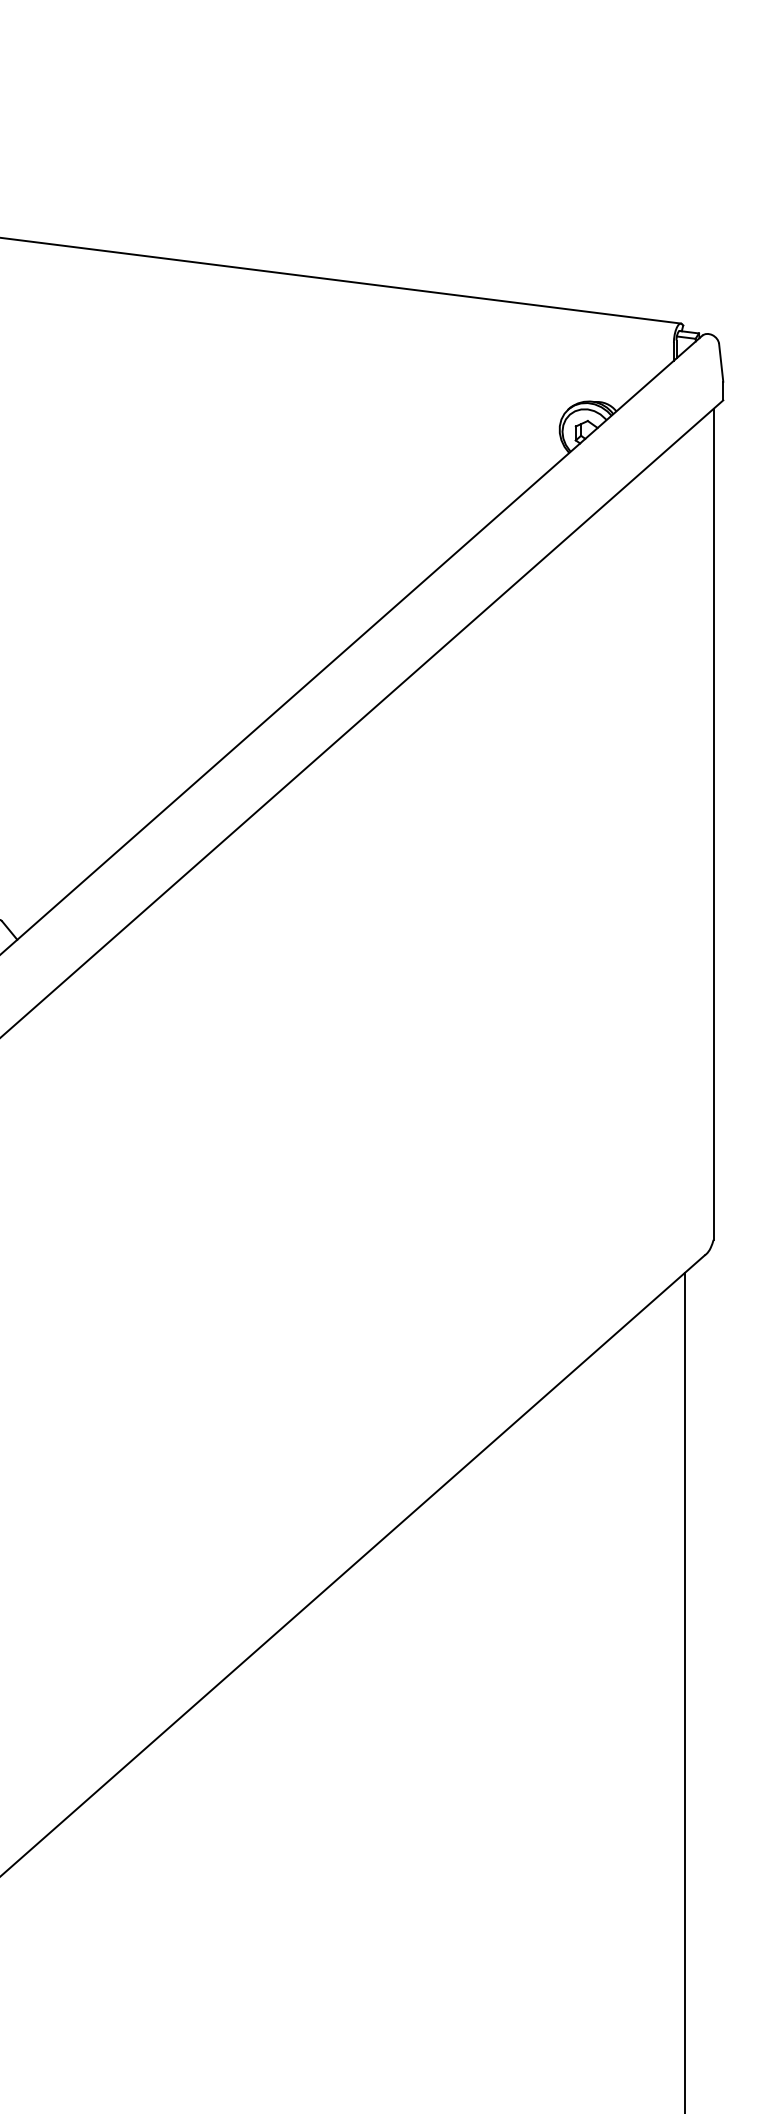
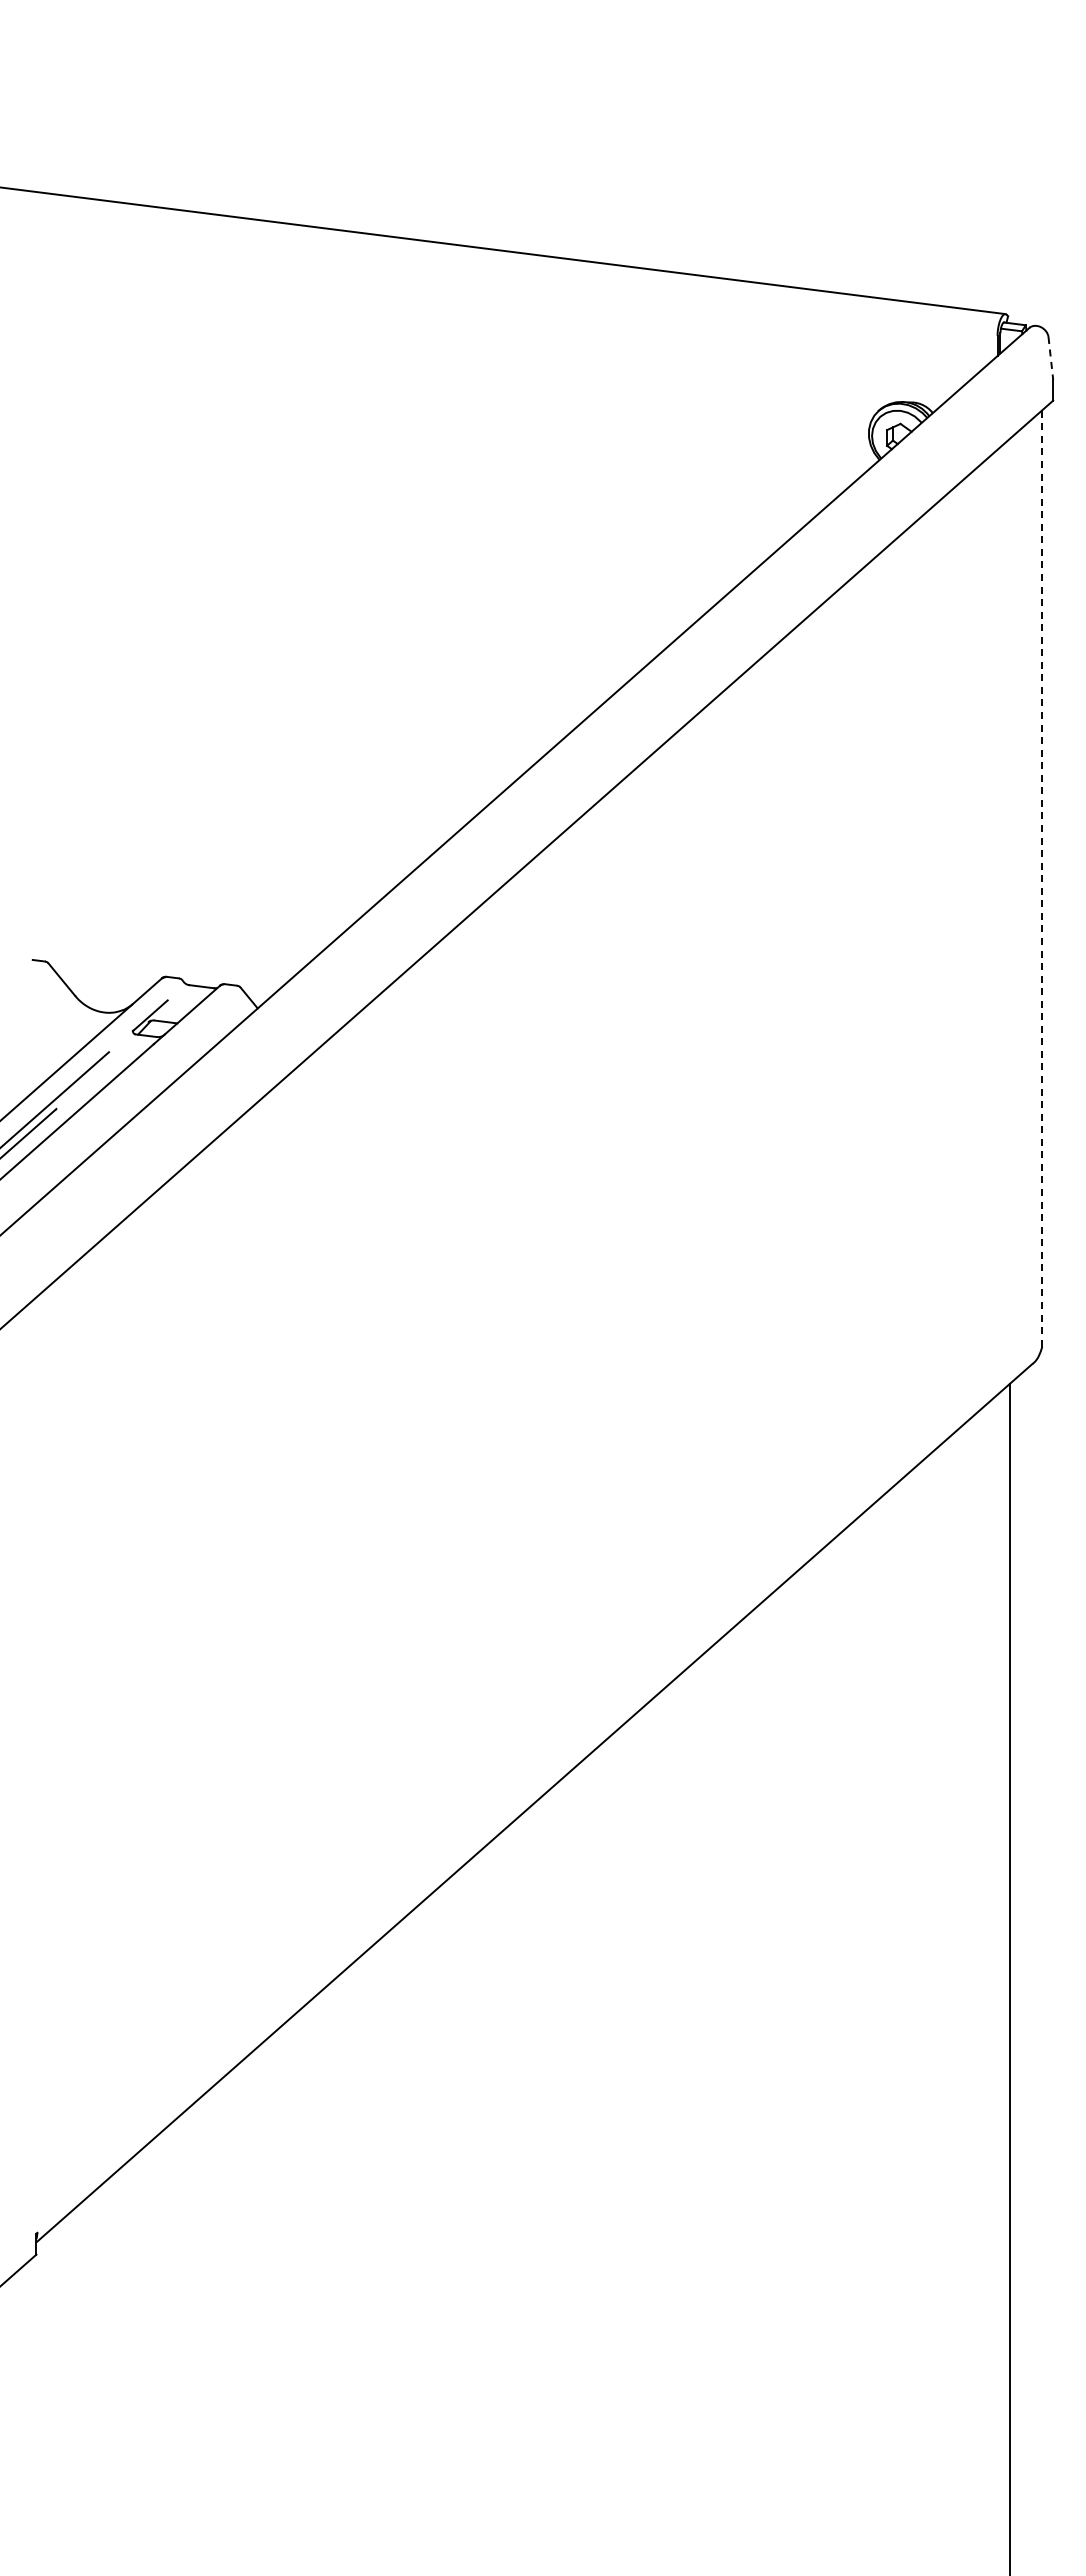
line: (720, 362) -> (1050, 358), solid -> dashed
line: (713, 823) -> (1042, 877), solid -> dashed

